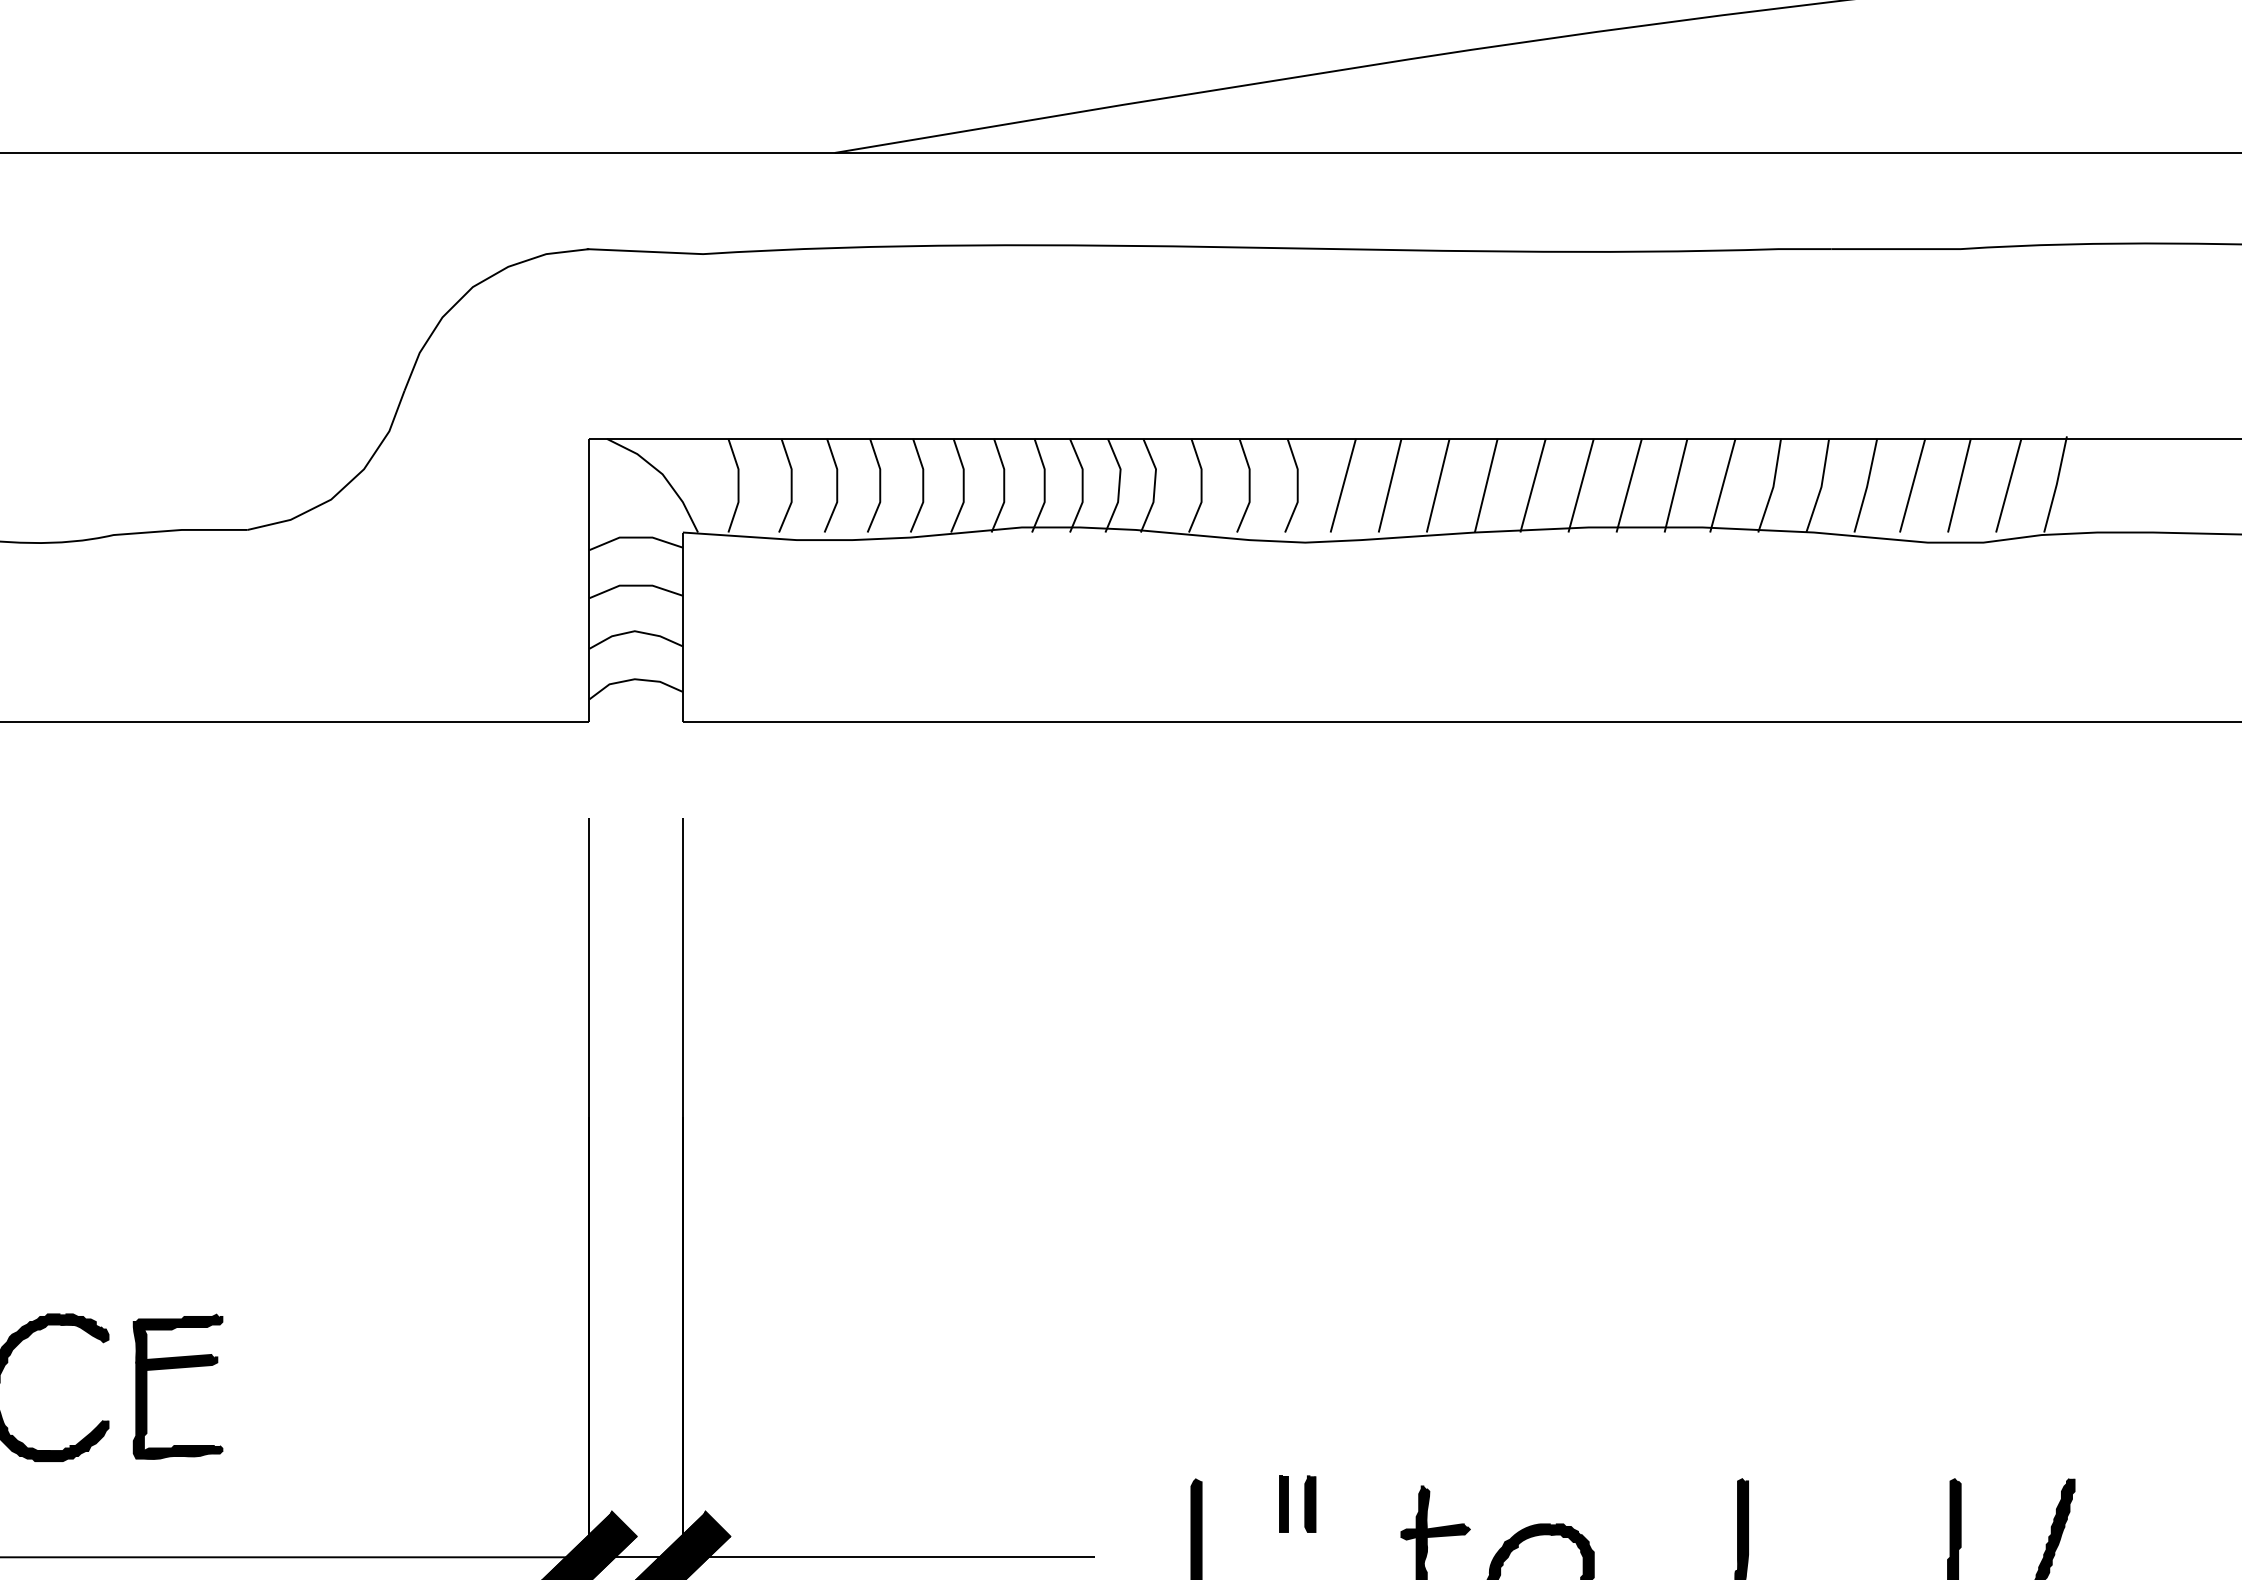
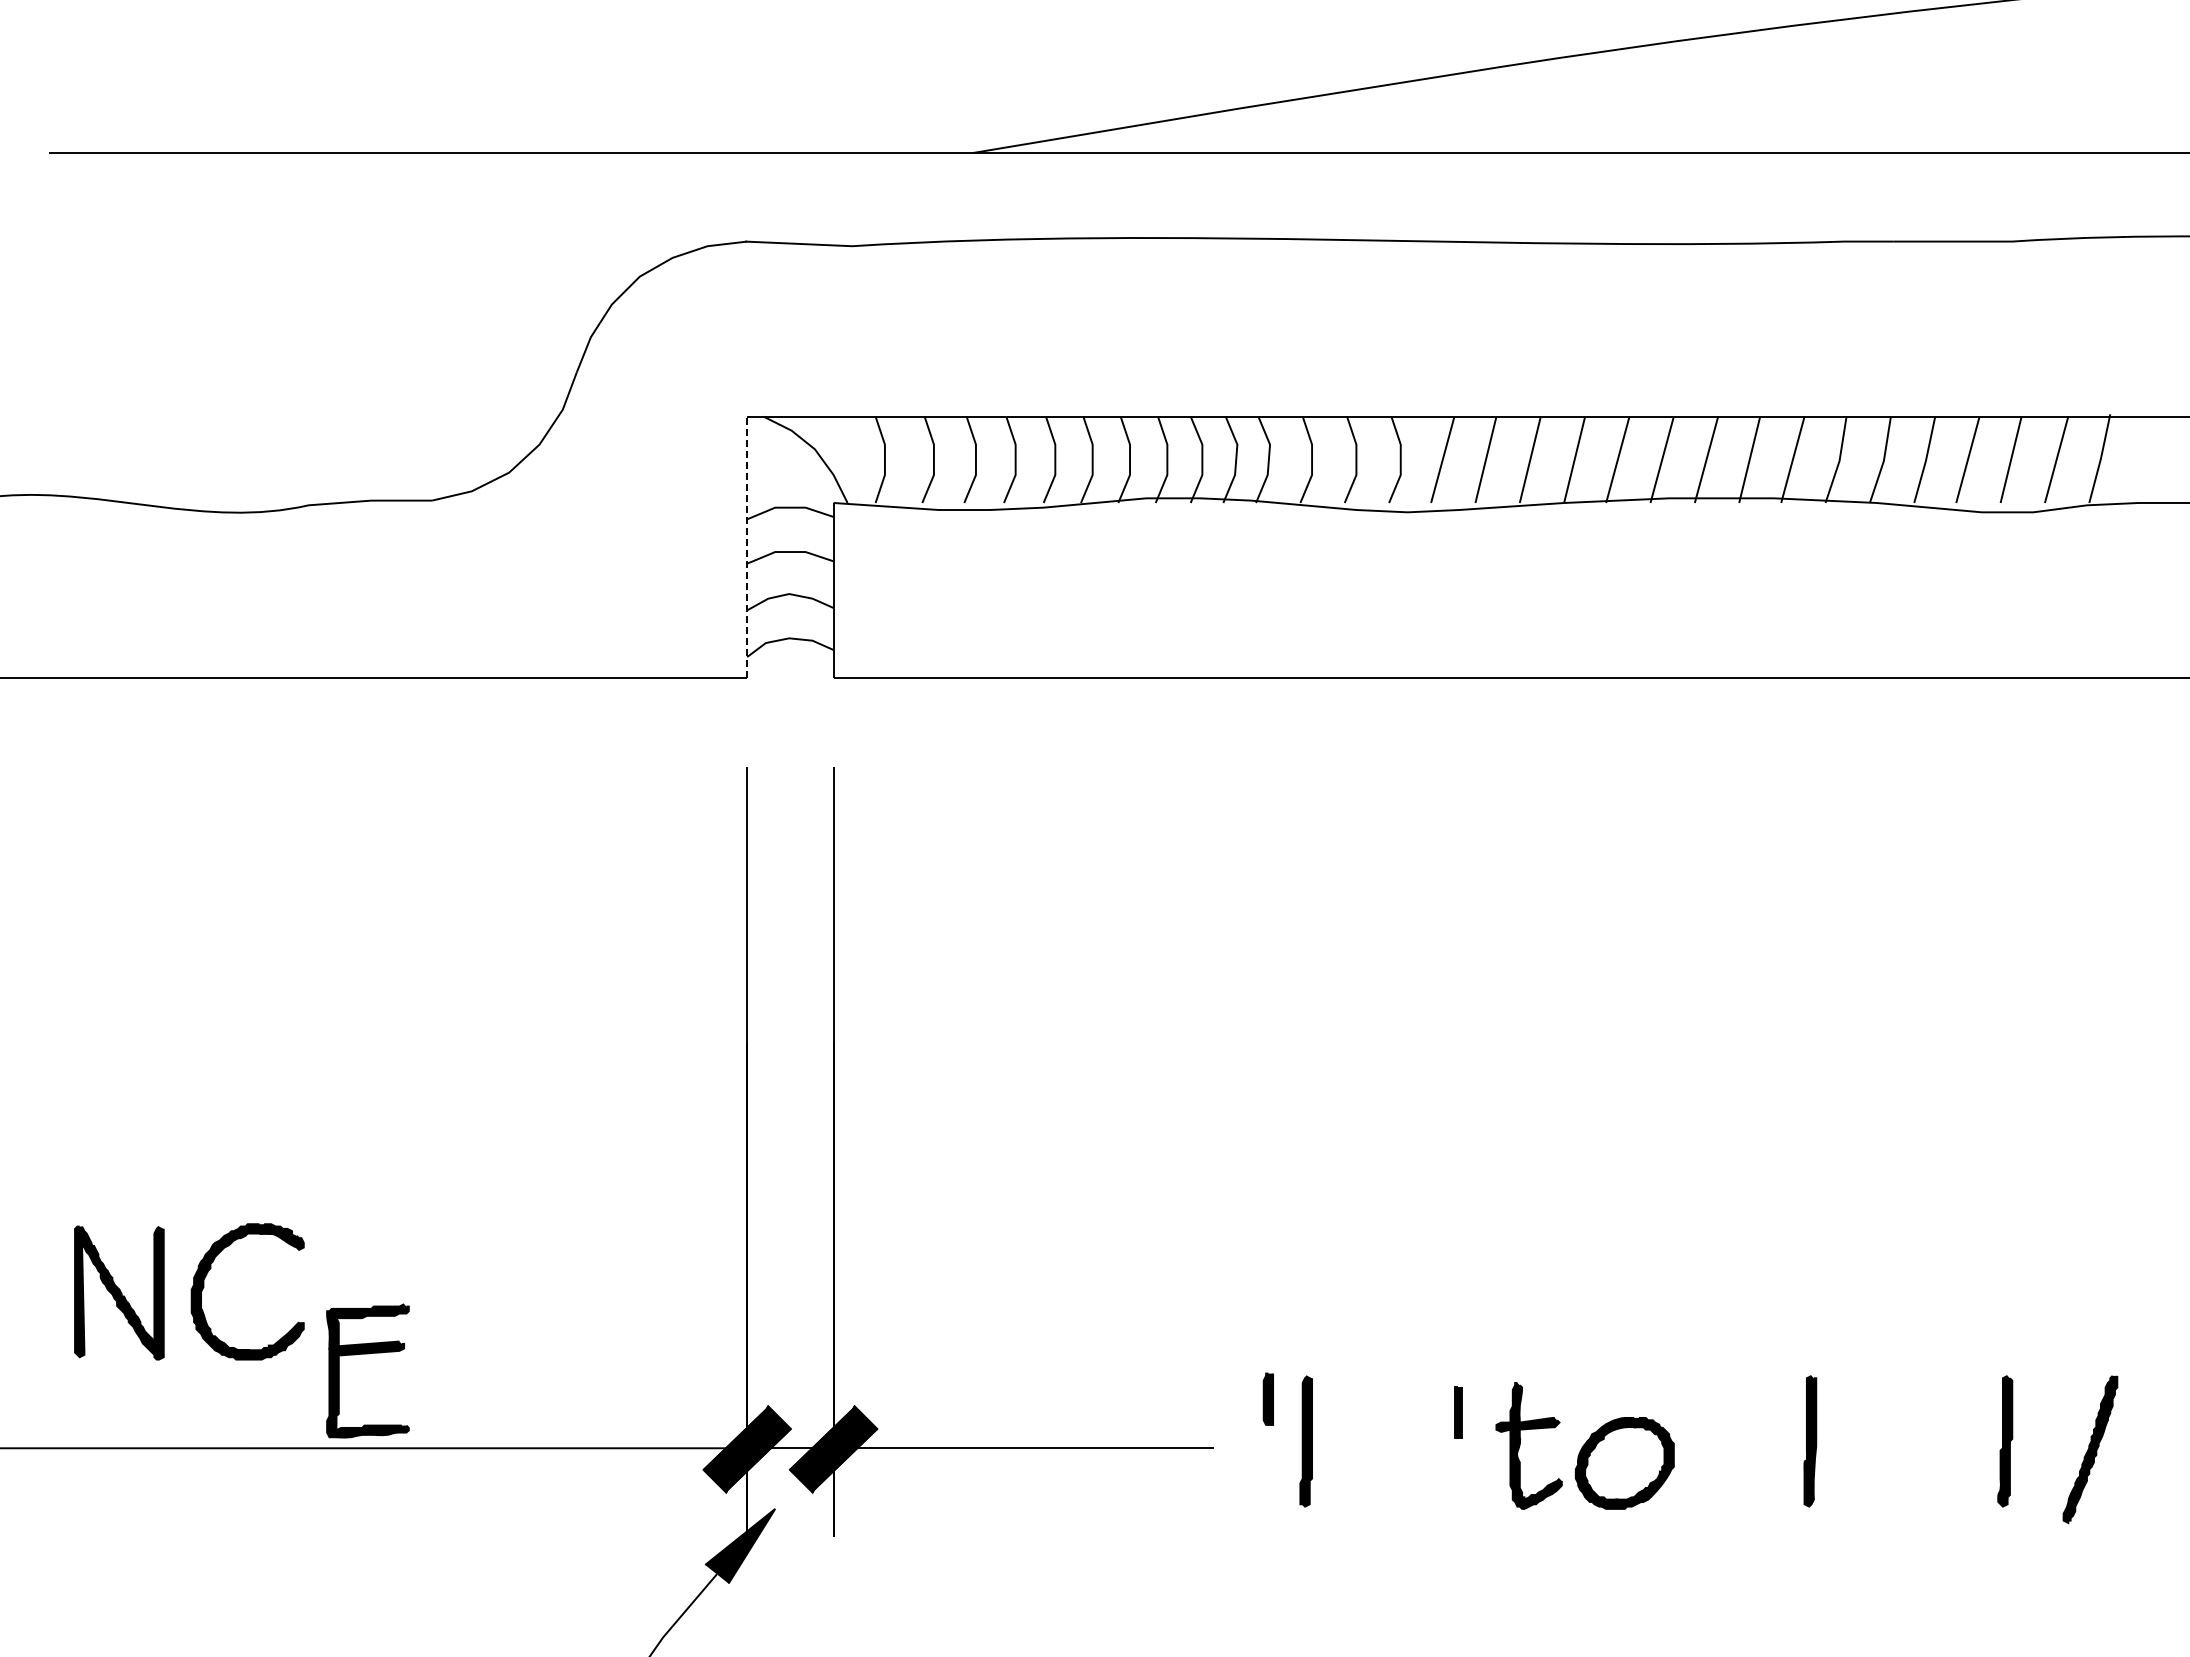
line: (589, 580) -> (747, 547), solid -> dashed
part: (177, 1368) -> (367, 1354), moved
part: (1309, 1503) -> (1267, 1398), moved
part: (1283, 1504) -> (1458, 1412), moved

